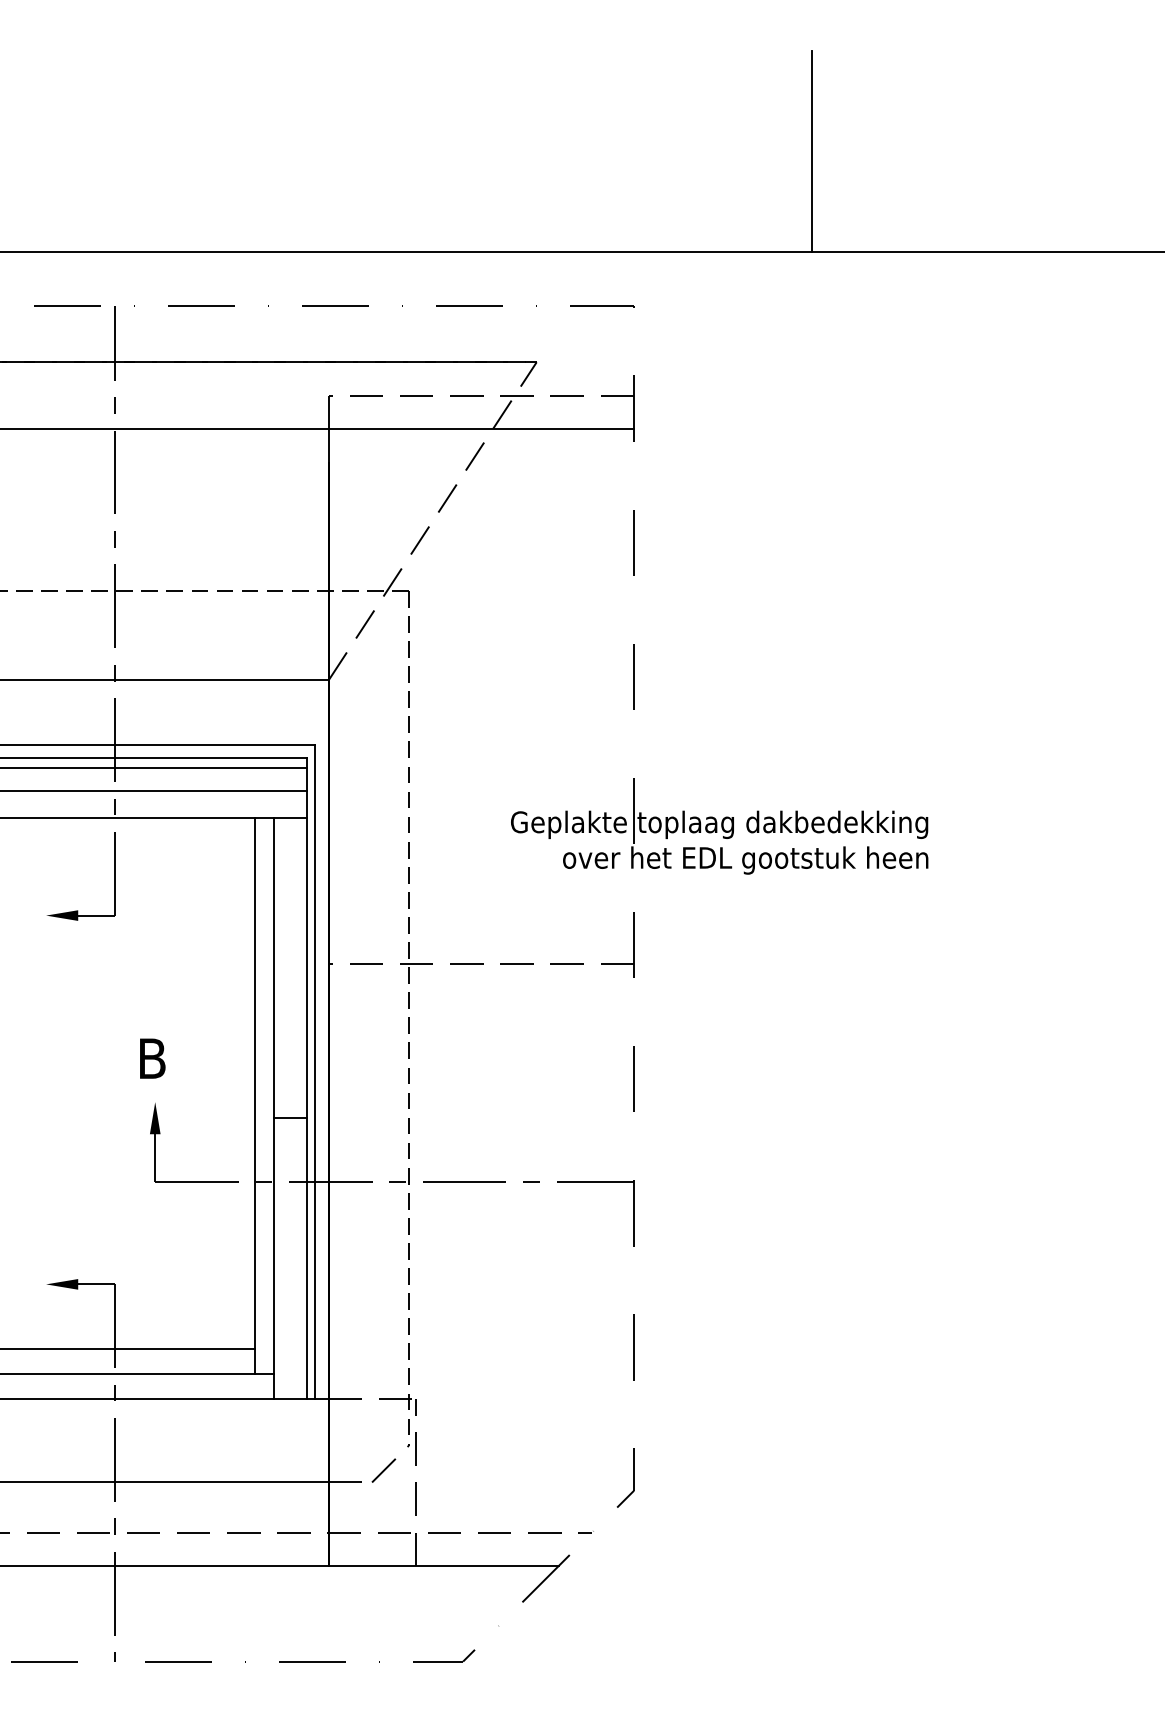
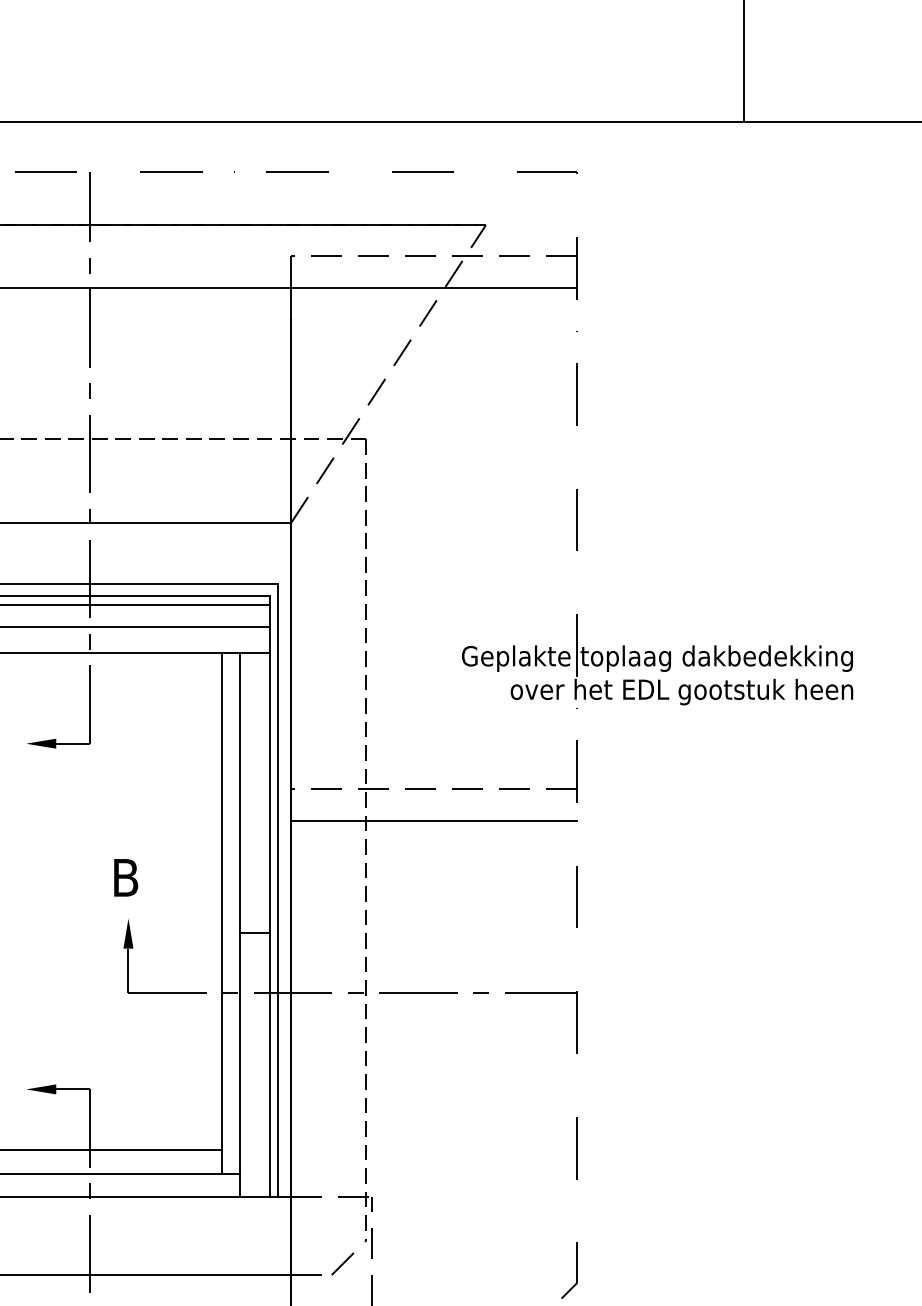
line: (481, 997) -> (434, 820), added

